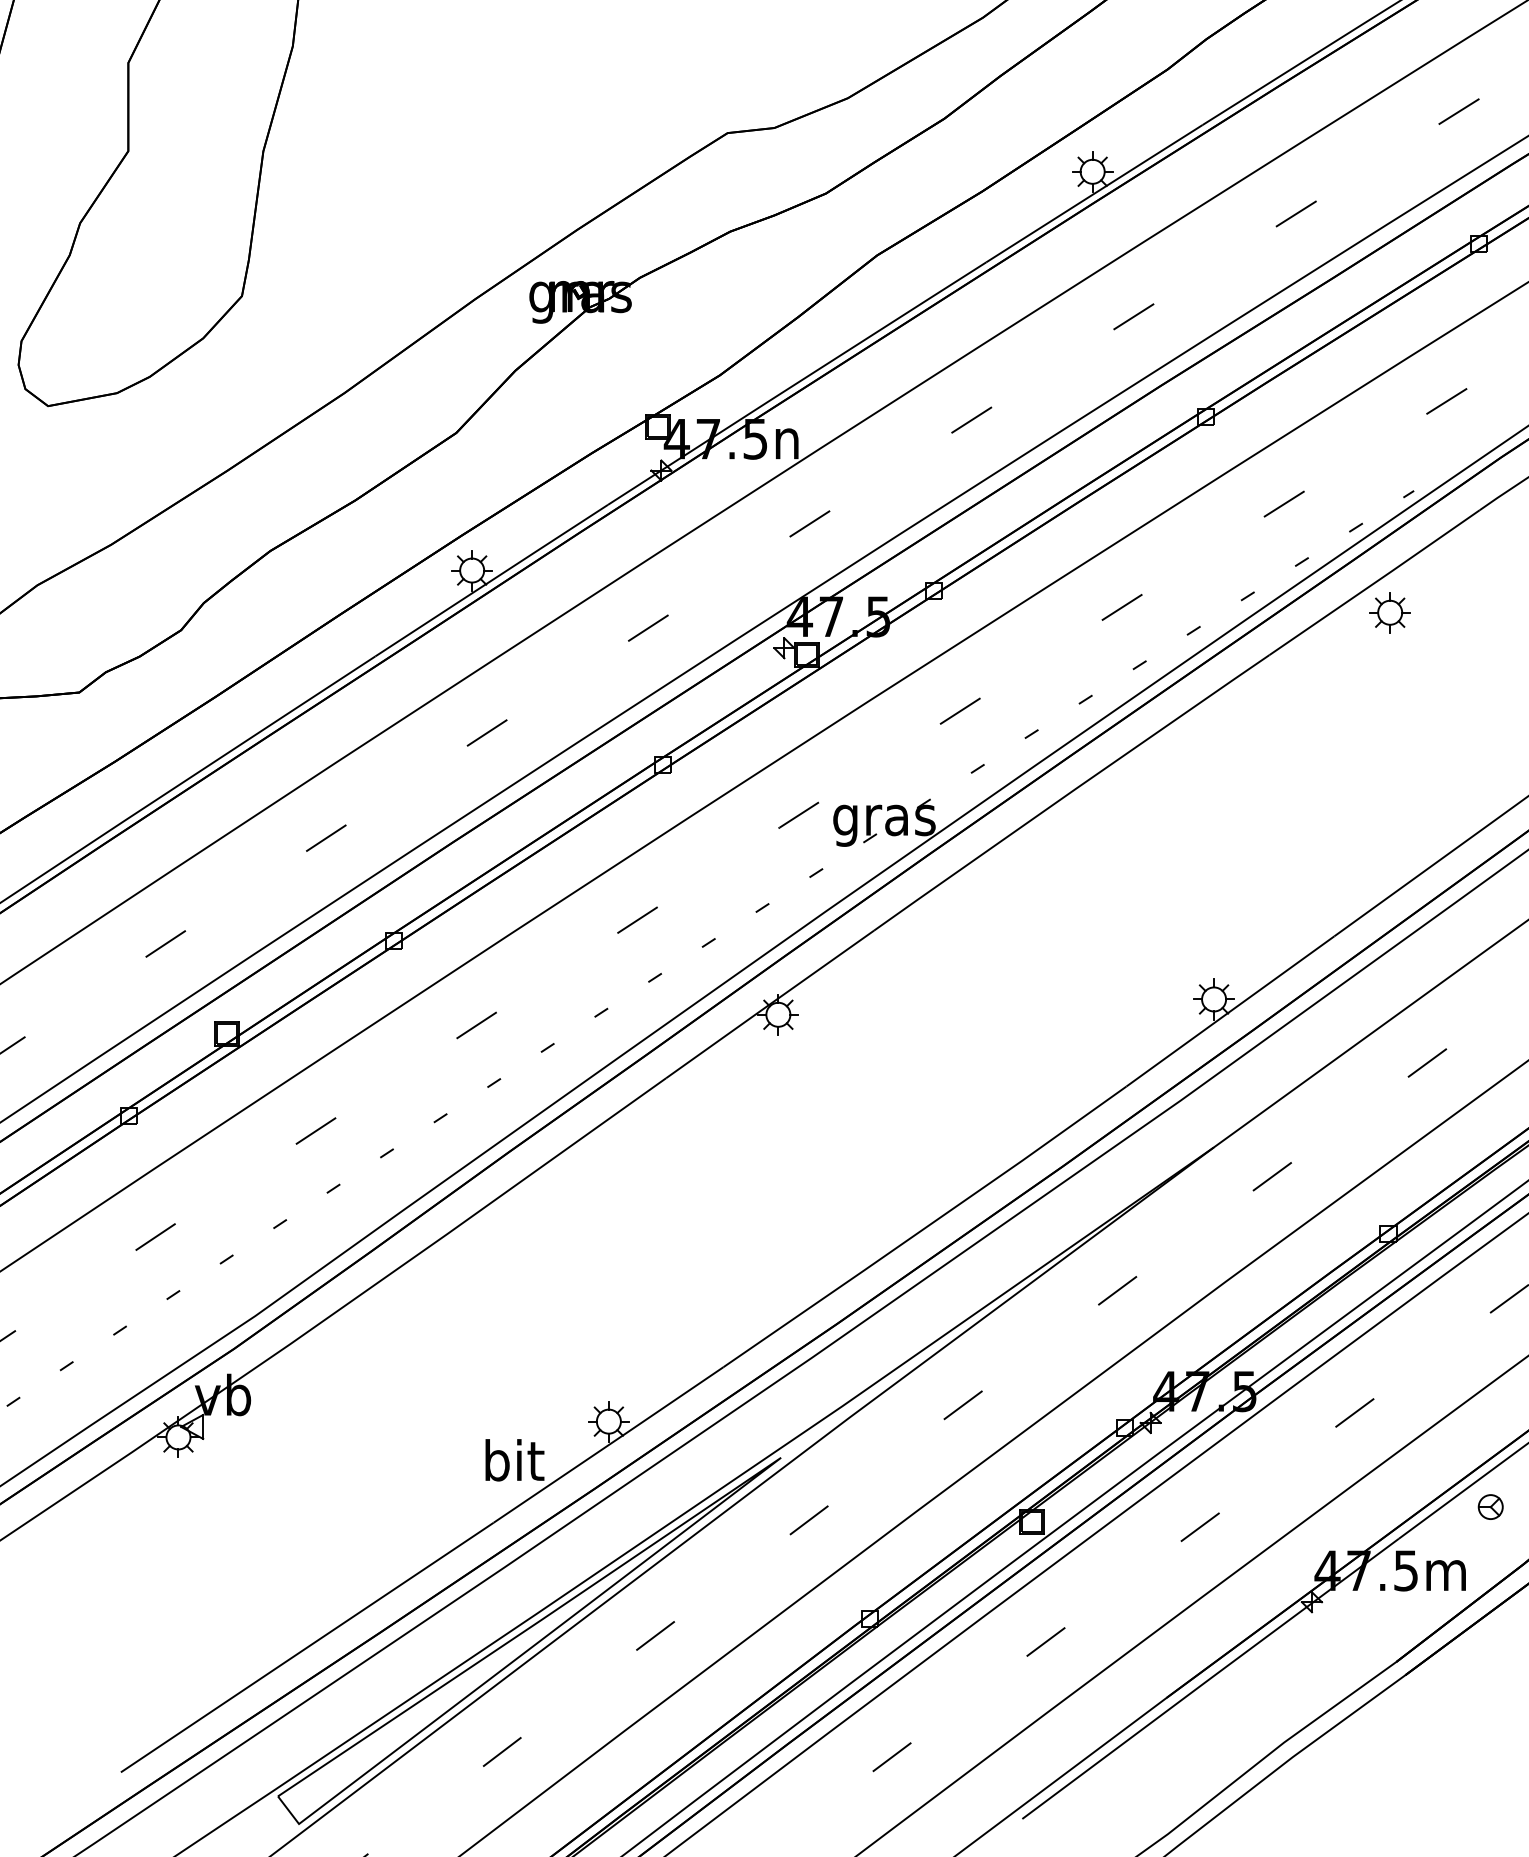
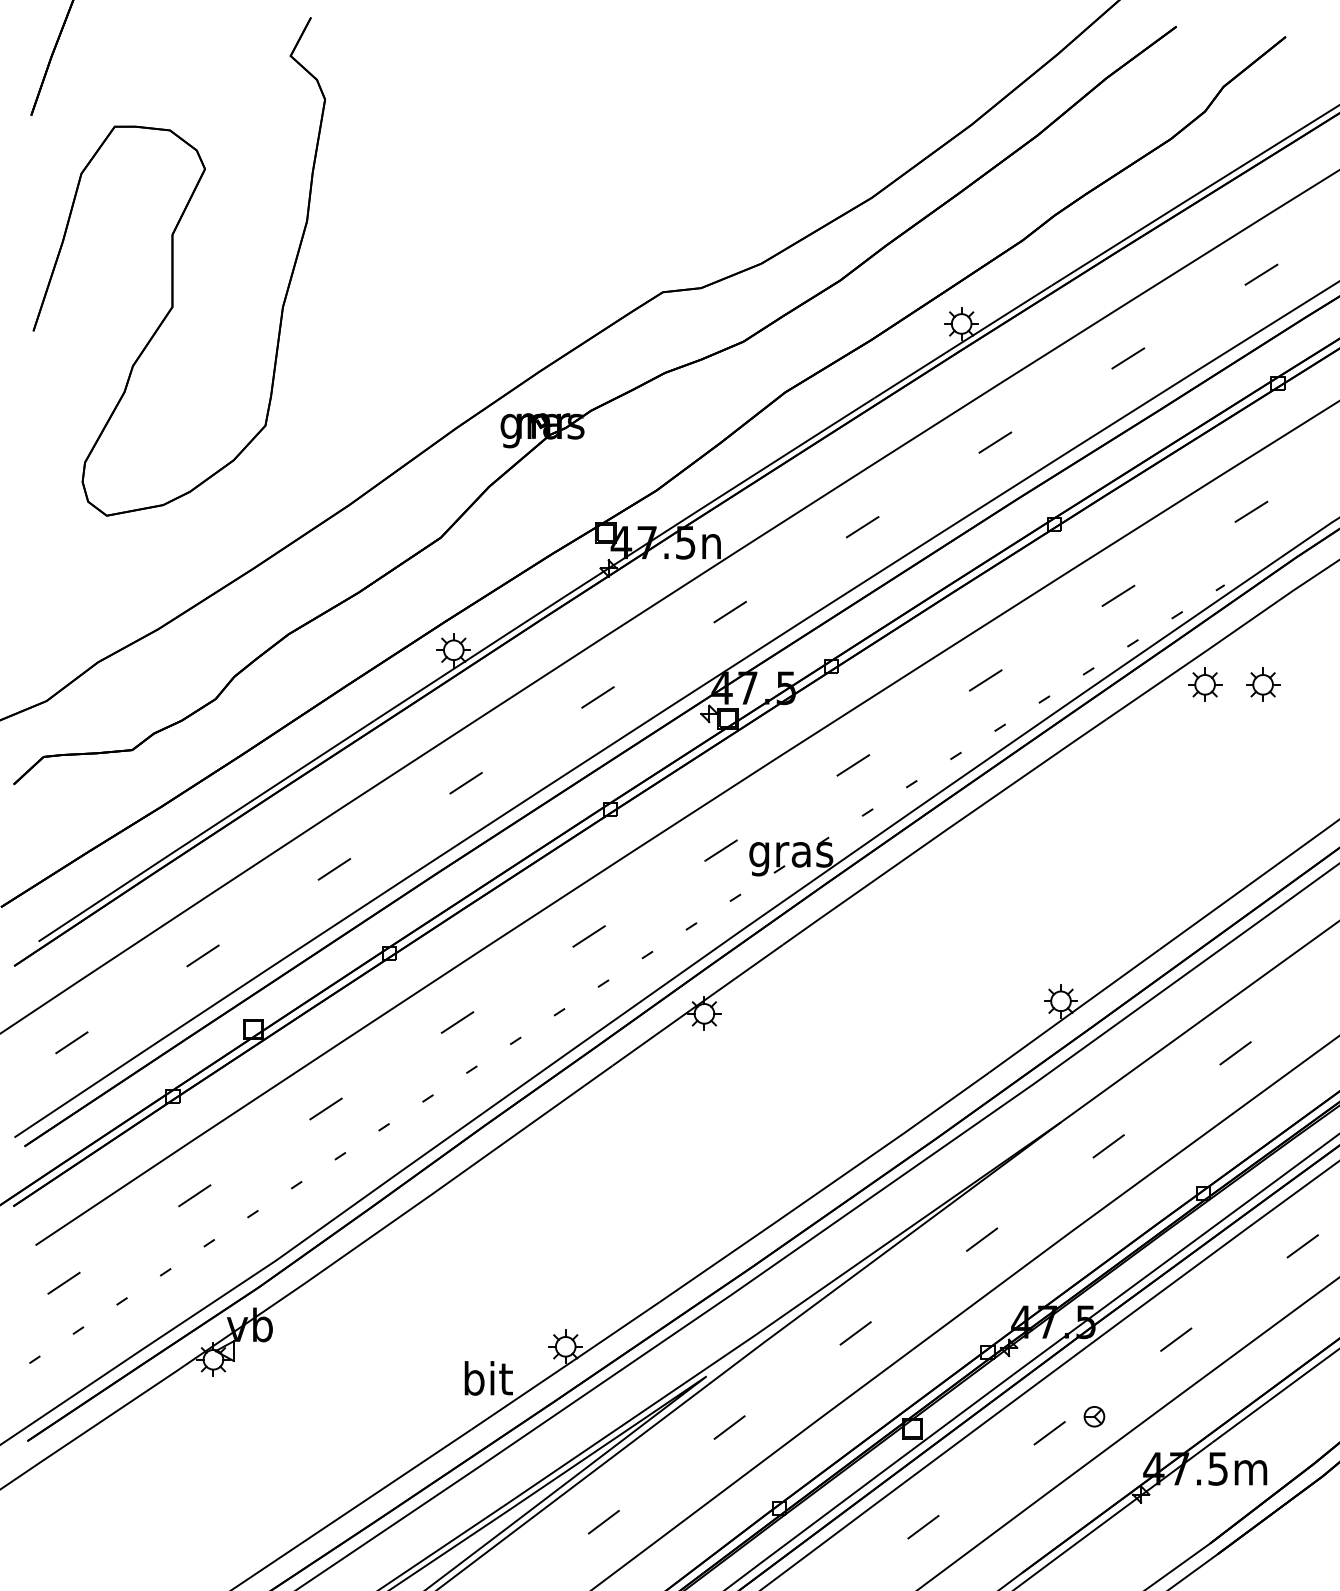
part: (1461, 612) -> (1263, 684), added
part: (1490, 1506) -> (1094, 1416), moved

